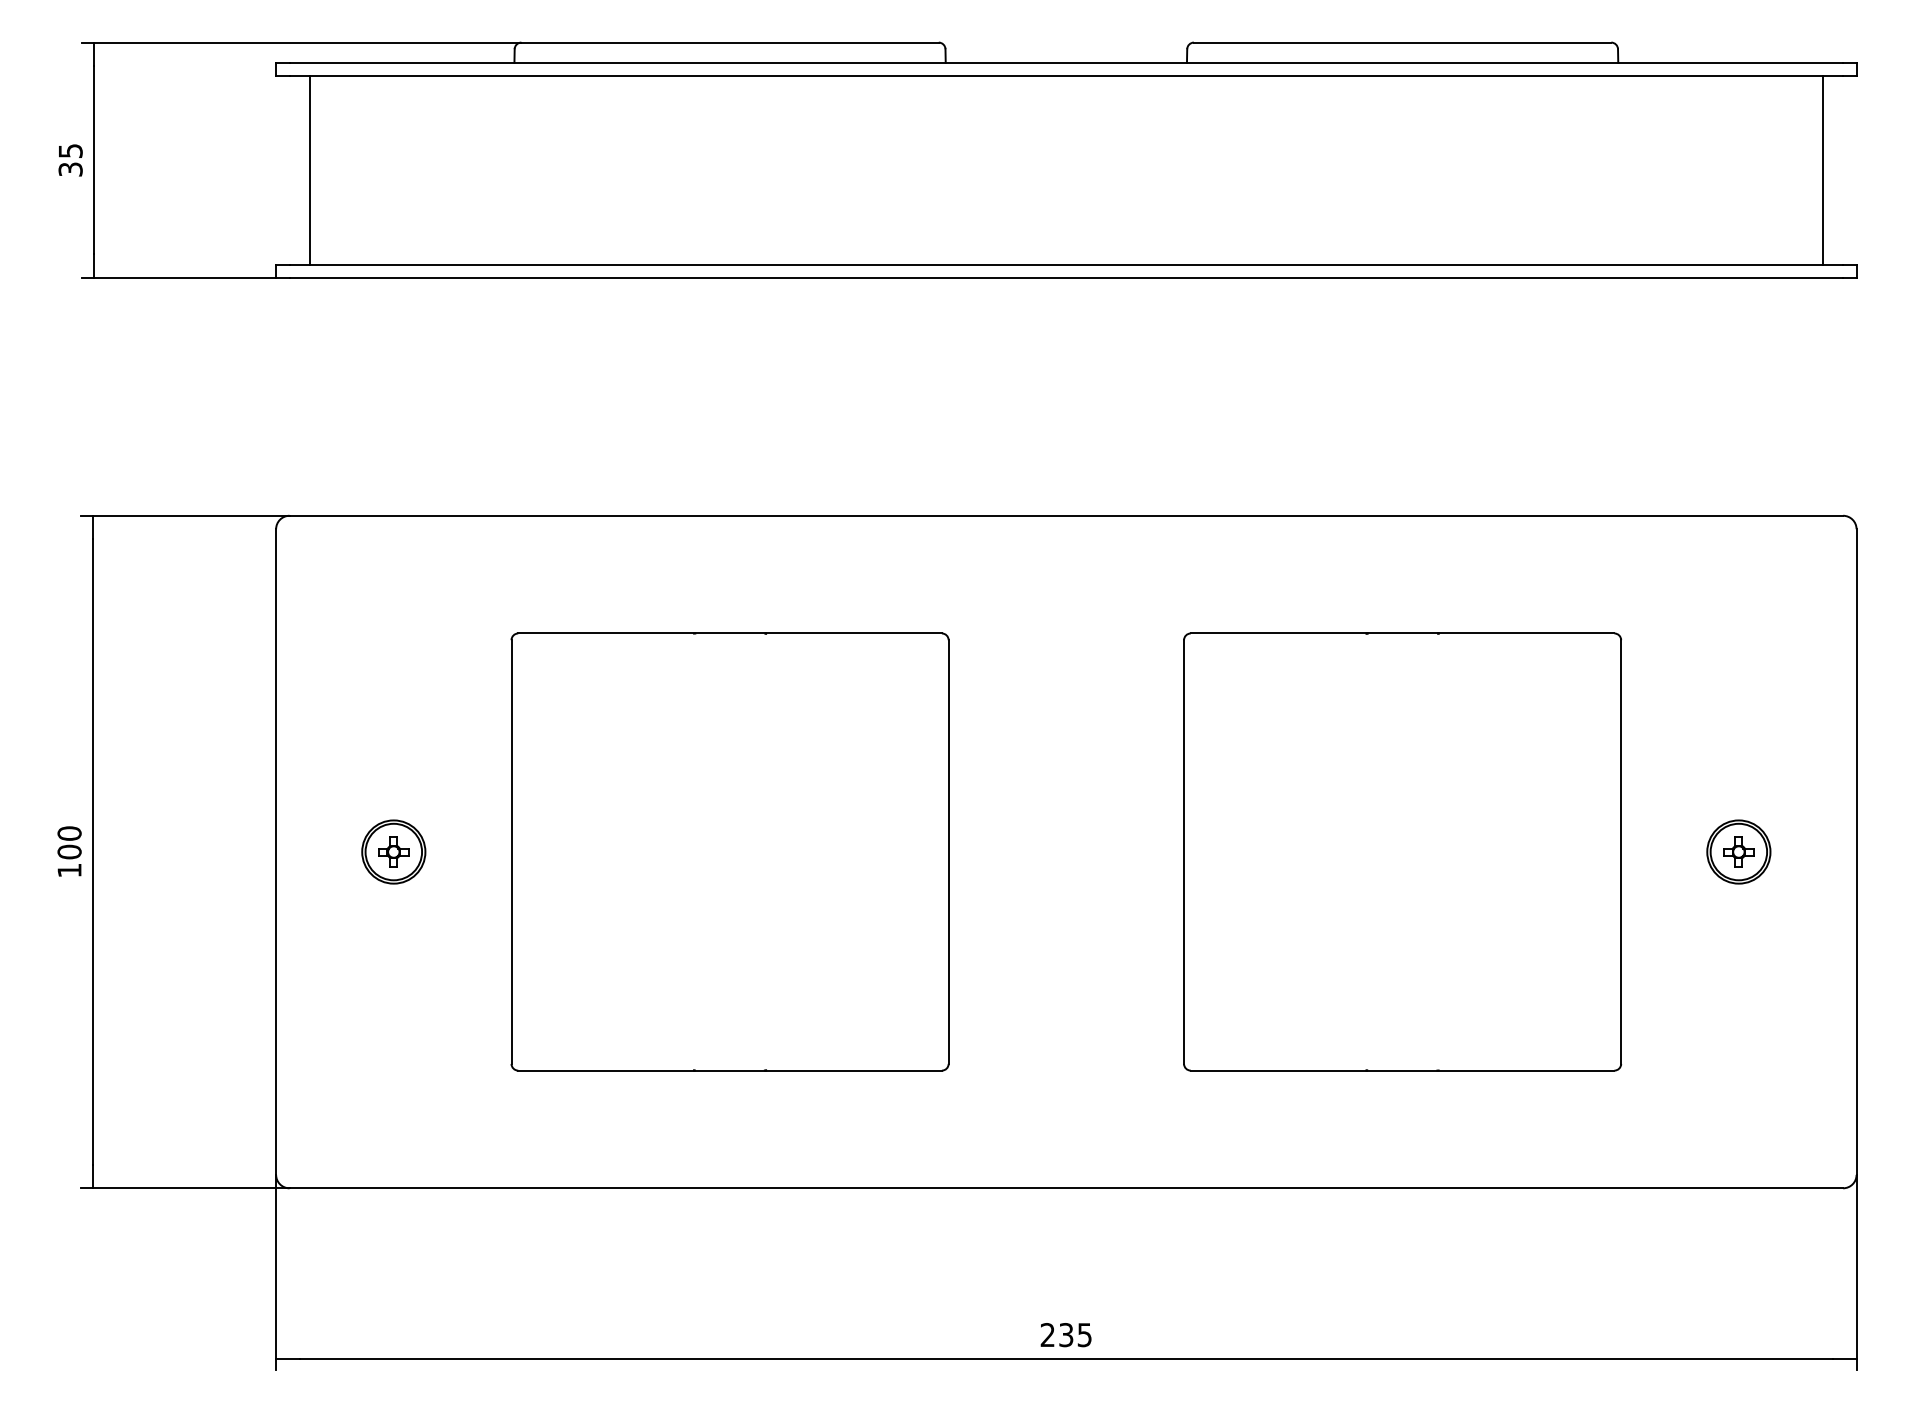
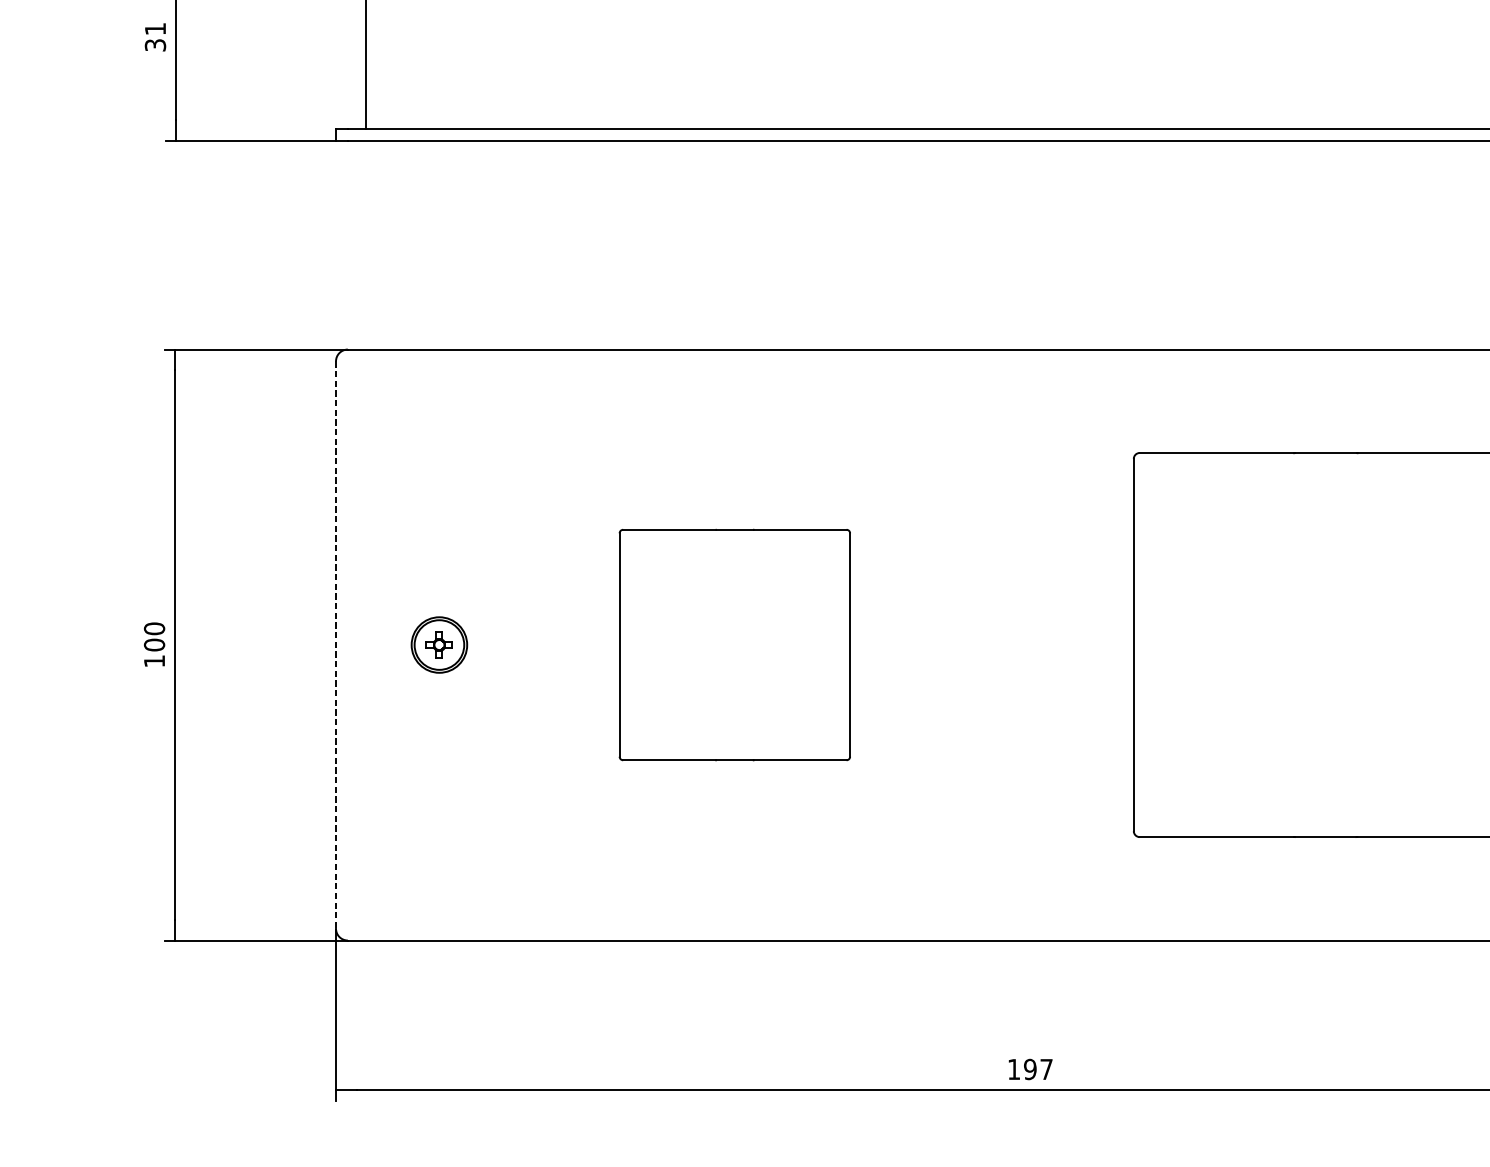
text: (70, 150) -> (155, 28), 35 -> 31
part: (729, 851) -> (734, 644), size x0.6
line: (276, 852) -> (336, 645), solid -> dashed
text: (1065, 1335) -> (1029, 1069), 235 -> 197

